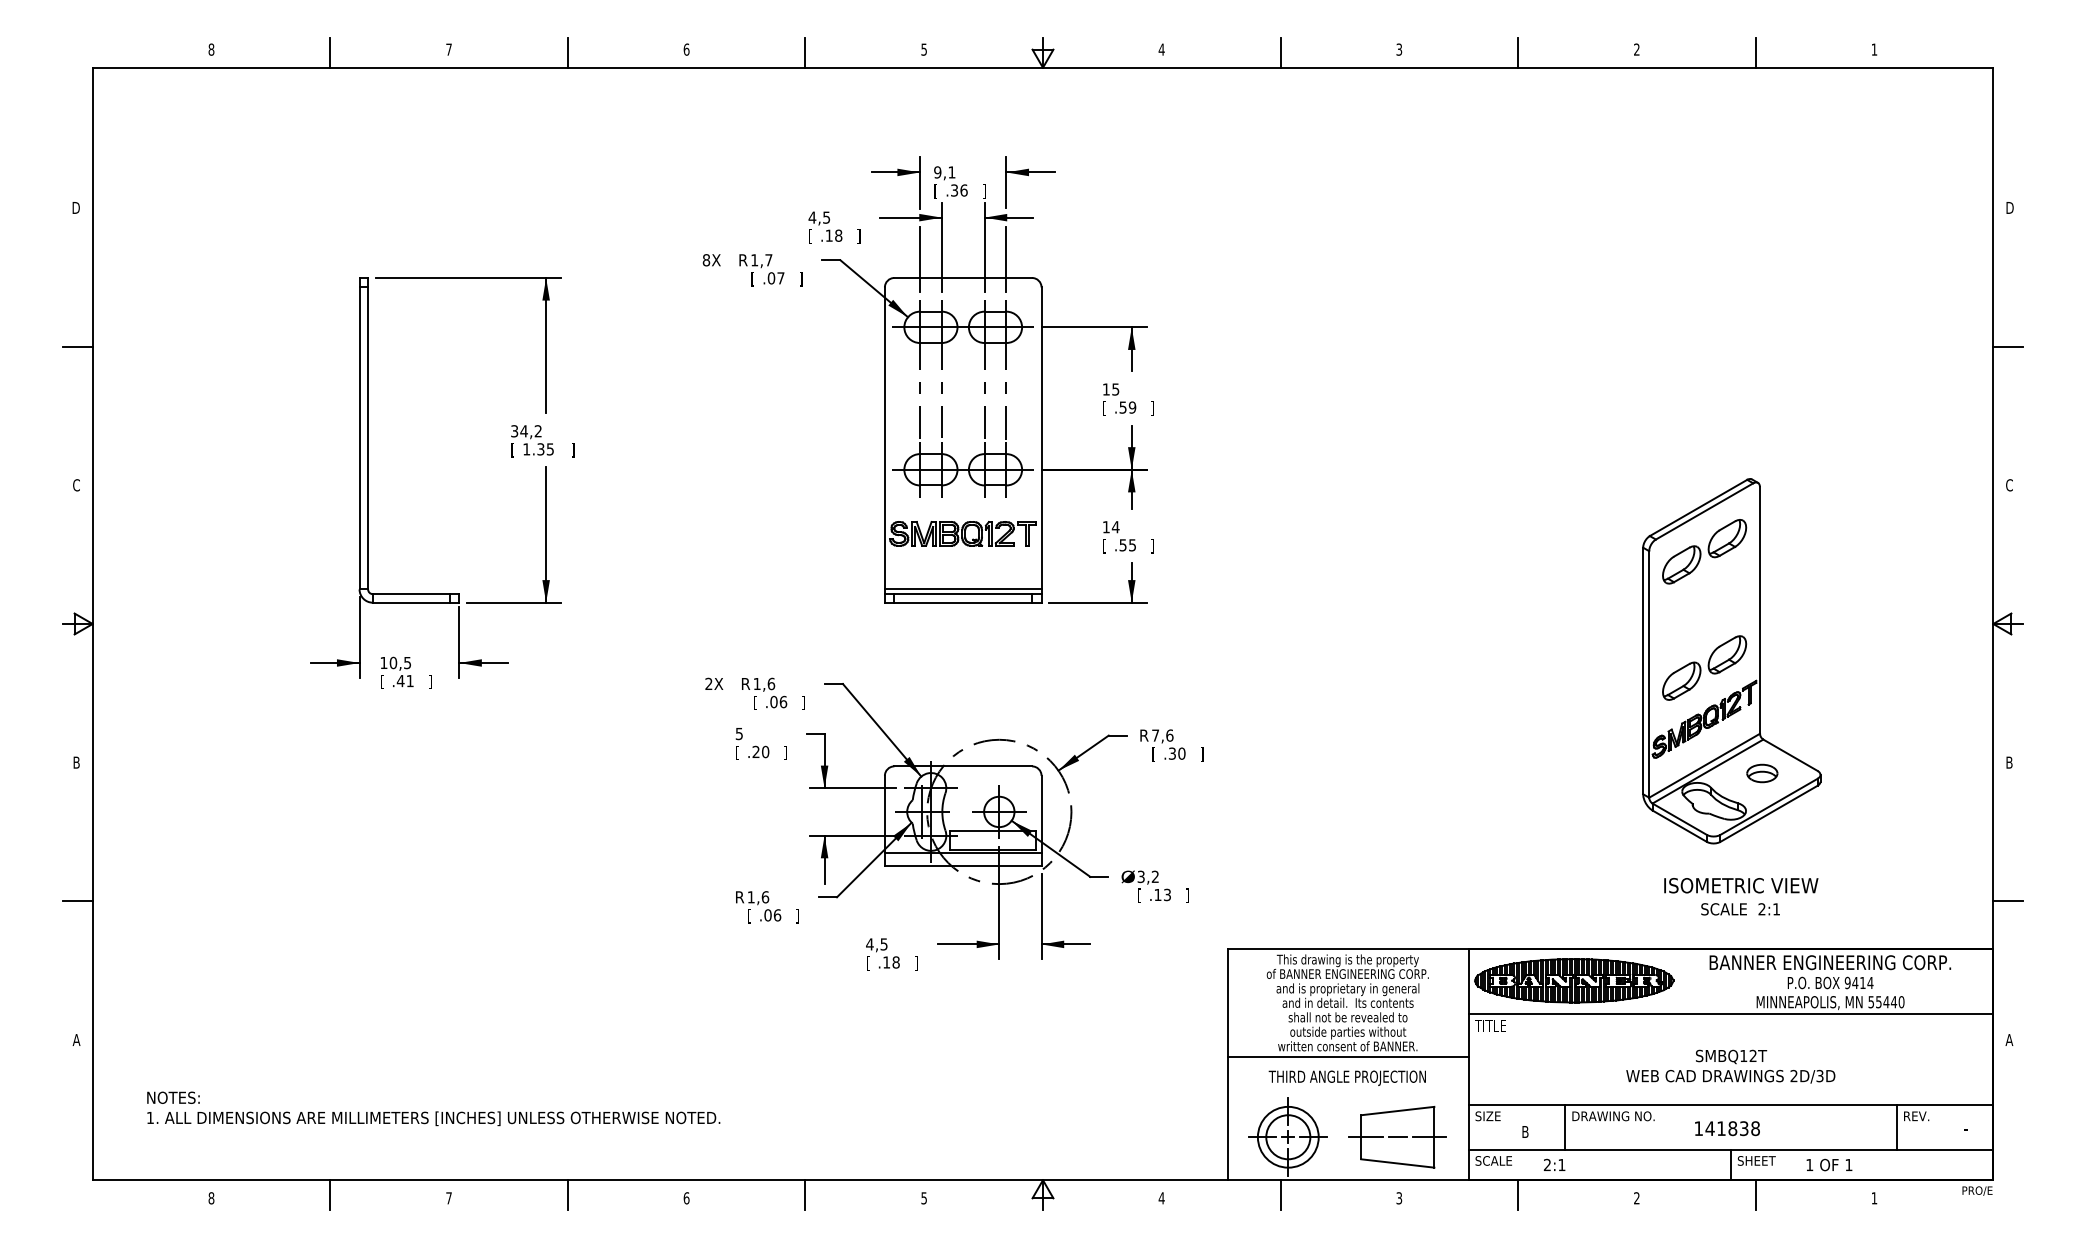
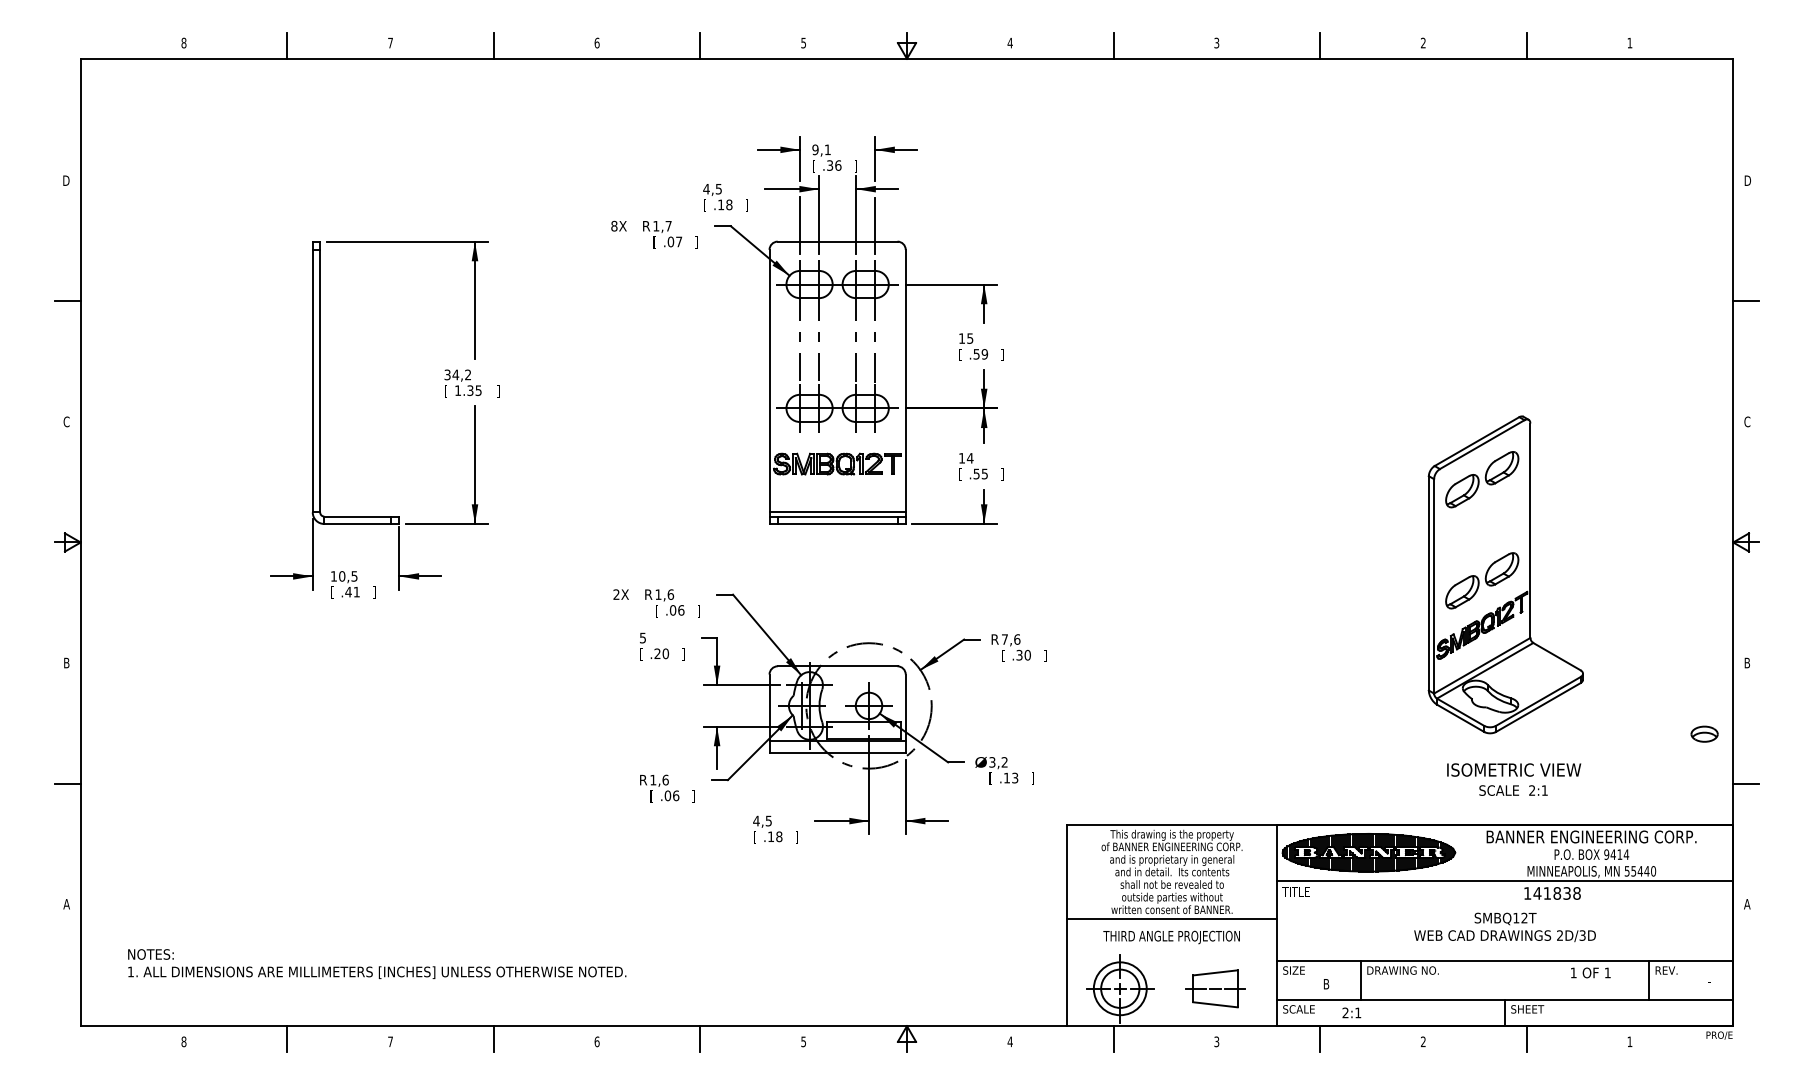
part: (1762, 773) -> (1704, 734), moved
text: (1727, 1128) -> (1552, 893), moved
part: (1397, 1137) -> (1215, 988), size x0.7
text: (1829, 1164) -> (1590, 972), moved

